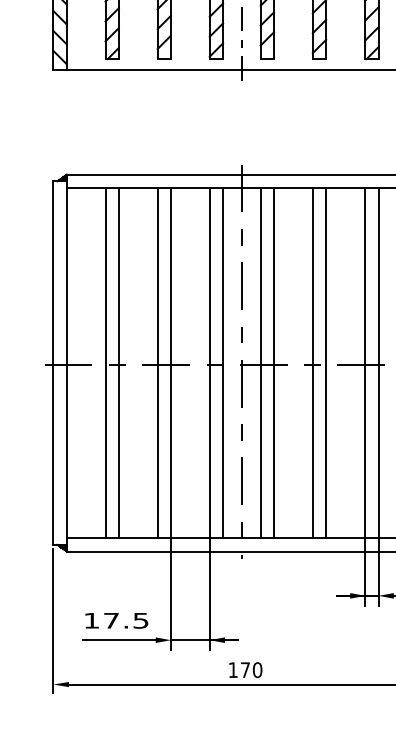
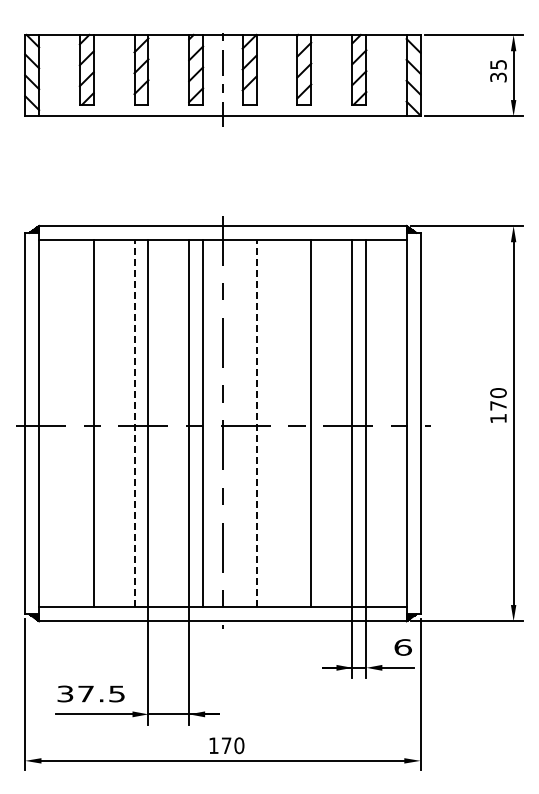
line: (105, 362) -> (79, 423), removed
line: (157, 362) -> (134, 423), solid -> dashed
line: (260, 362) -> (242, 423), removed
line: (273, 362) -> (256, 423), solid -> dashed
line: (313, 362) -> (297, 423), removed
text: (91, 620) -> (65, 693), 17.5 -> 37.5

